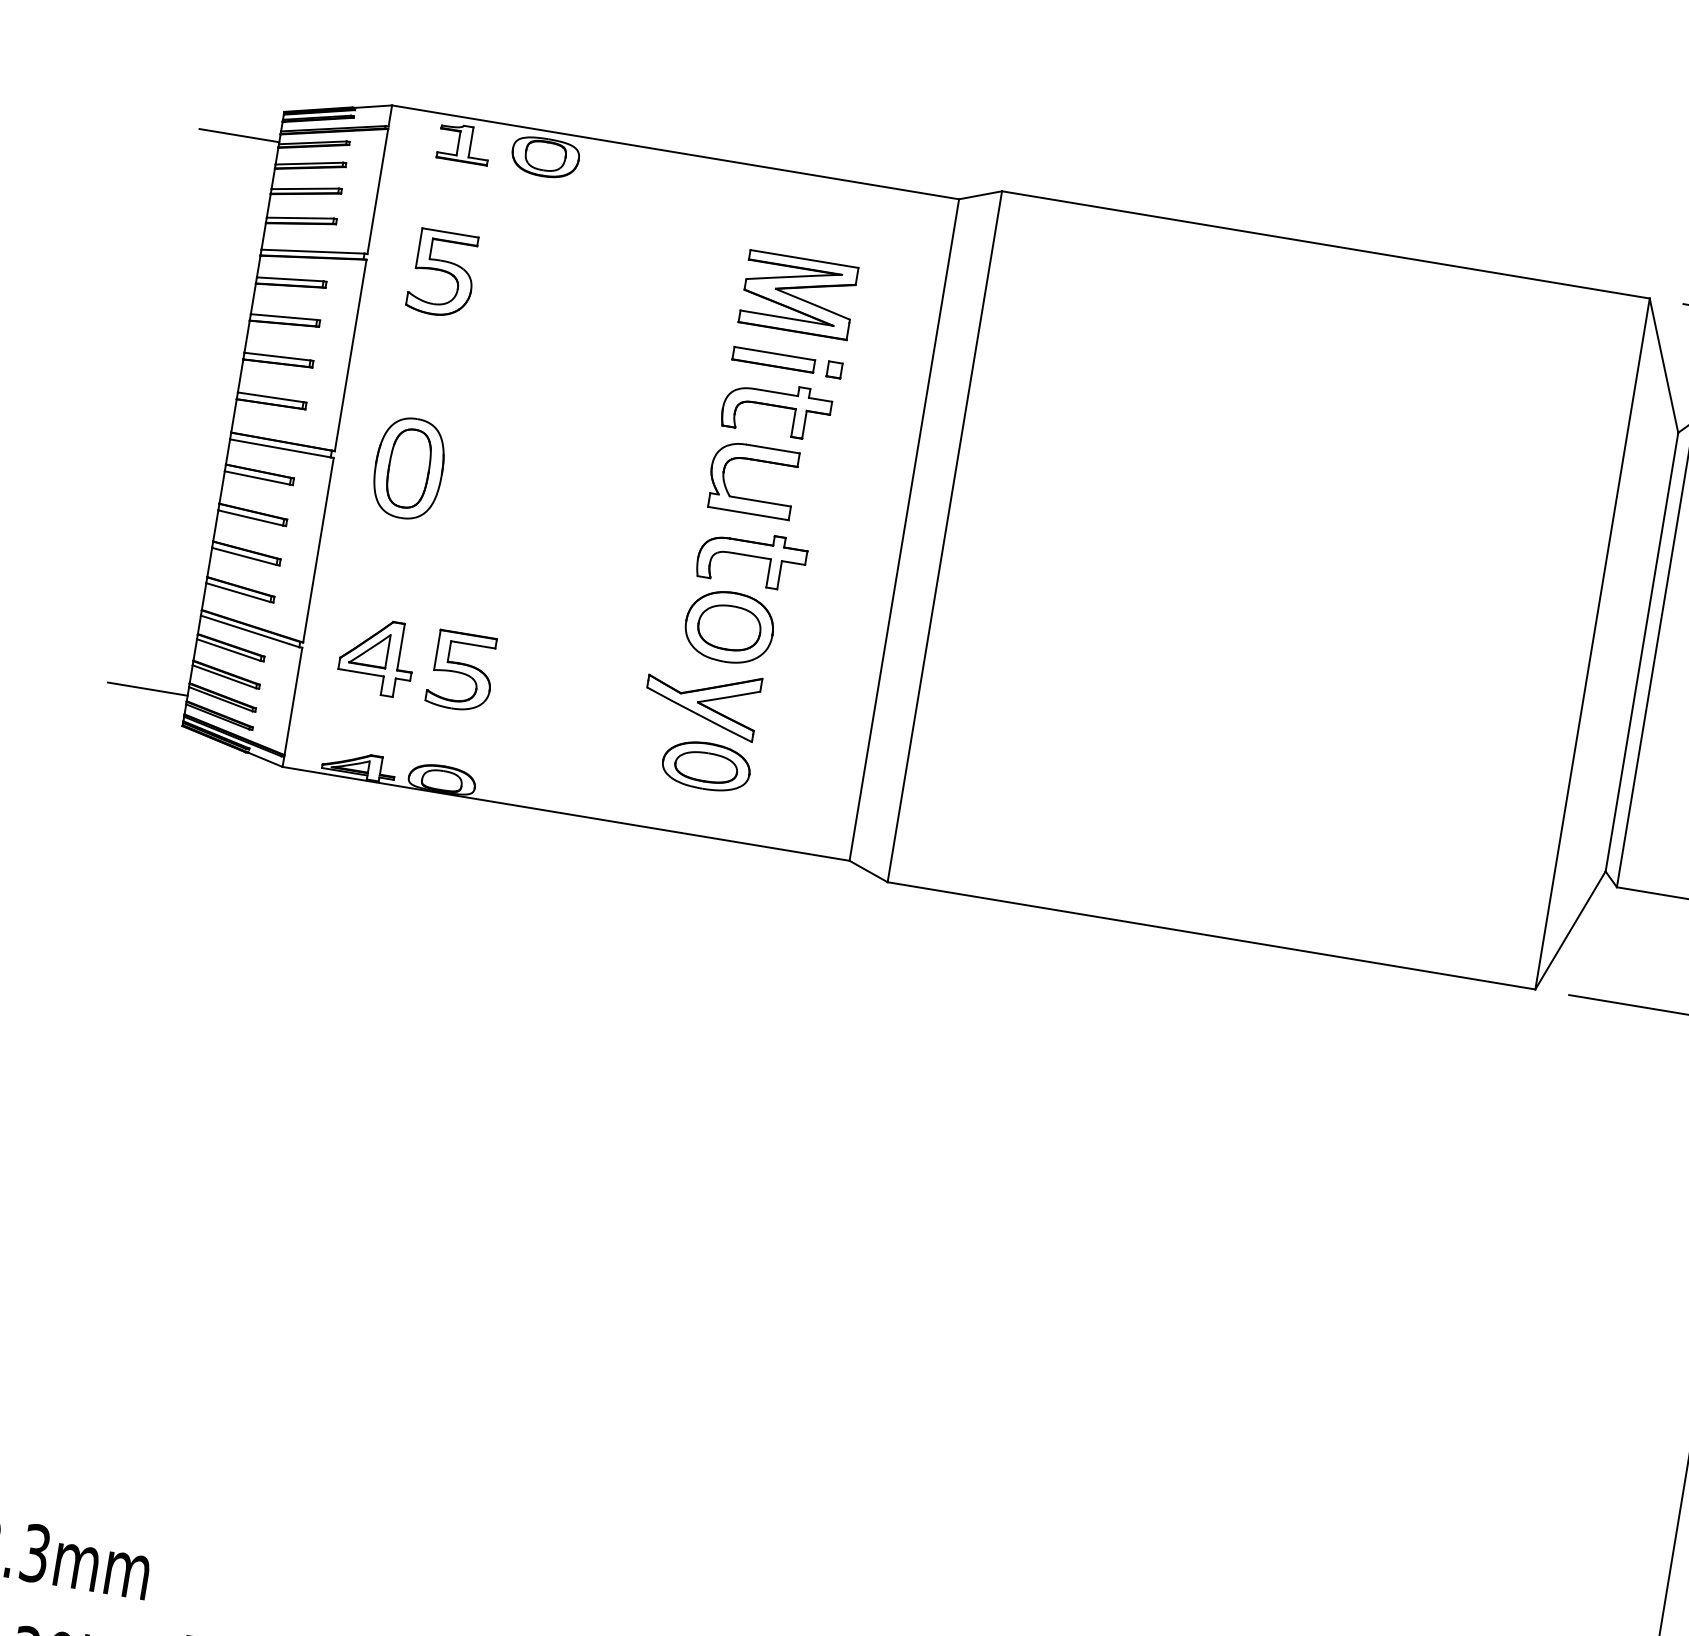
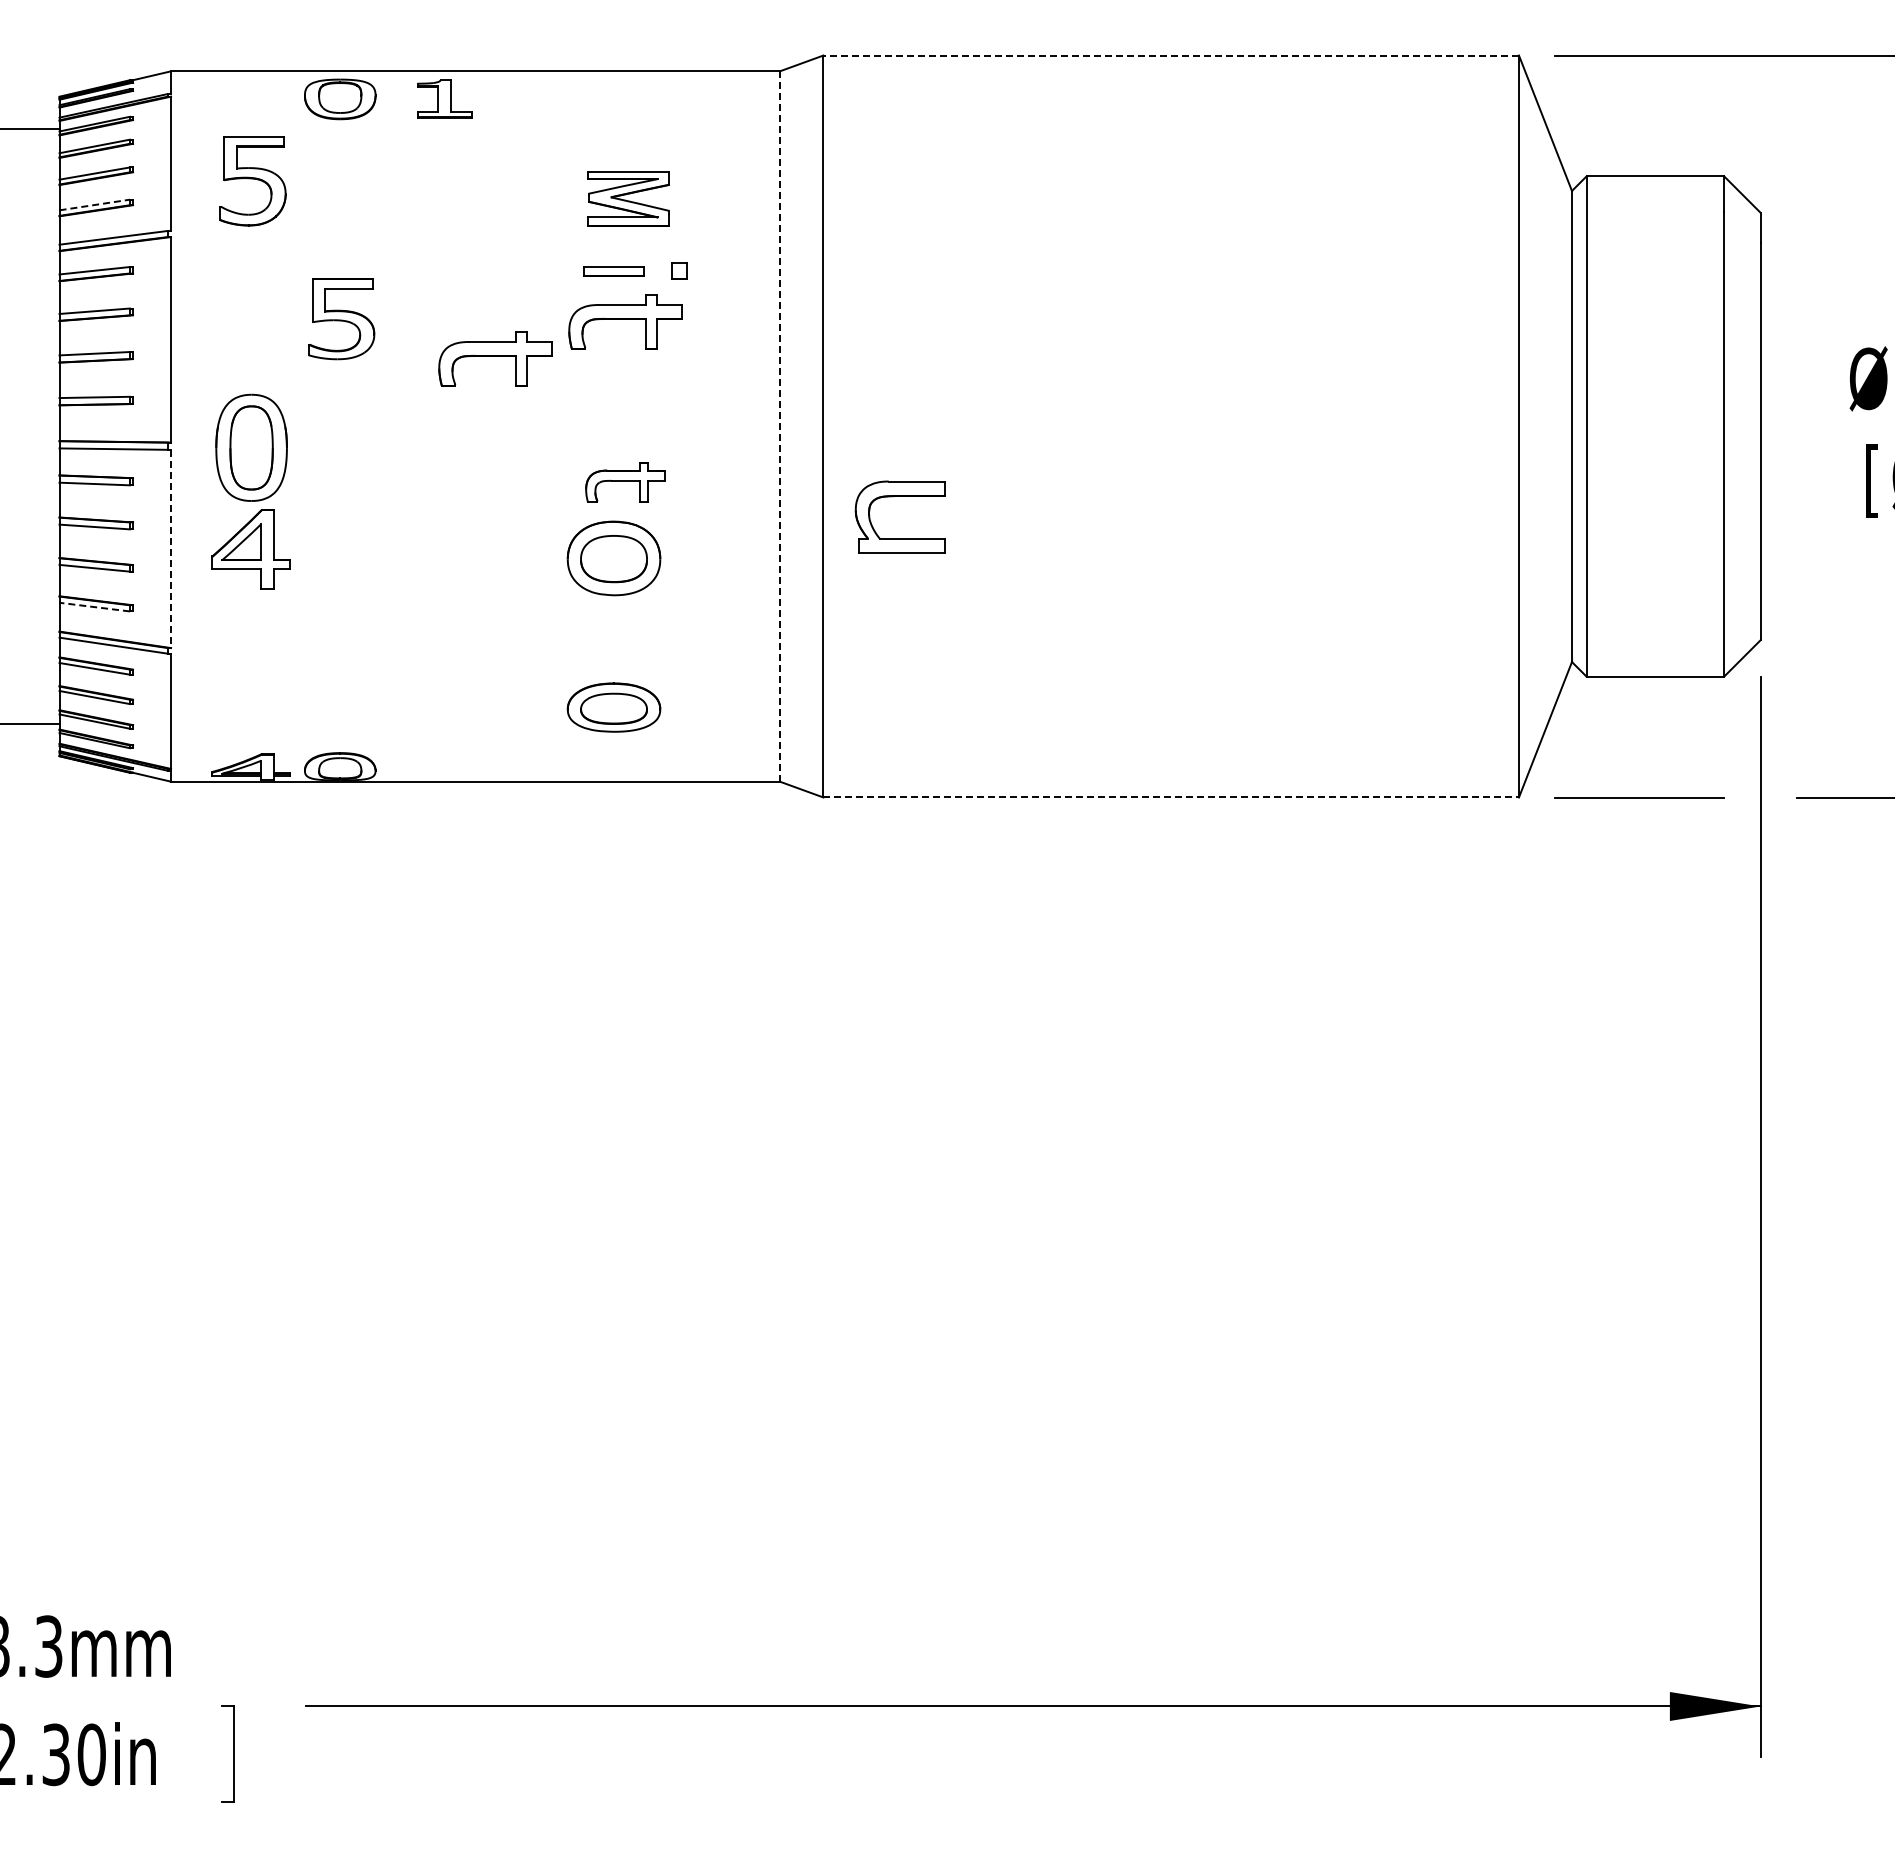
part: (464, 143) -> (444, 98), moved
line: (300, 218) -> (94, 205), solid -> dashed
line: (1326, 244) -> (1171, 55), solid -> dashed
part: (442, 273) -> (252, 181), moved
part: (798, 294) -> (628, 198), size x0.7
part: (773, 360) -> (613, 271), size x0.7
part: (649, 422) -> (495, 358), added
part: (748, 460) -> (893, 497), moved
line: (903, 530) -> (779, 427), solid -> dashed
line: (318, 550) -> (171, 549), solid -> dashed
part: (751, 558) -> (625, 482), size x0.7
line: (238, 592) -> (94, 607), solid -> dashed
part: (376, 657) -> (250, 549), moved
part: (461, 671) -> (341, 319), moved
part: (701, 701) -> (597, 640), removed
line: (1211, 935) -> (1171, 797), solid -> dashed

